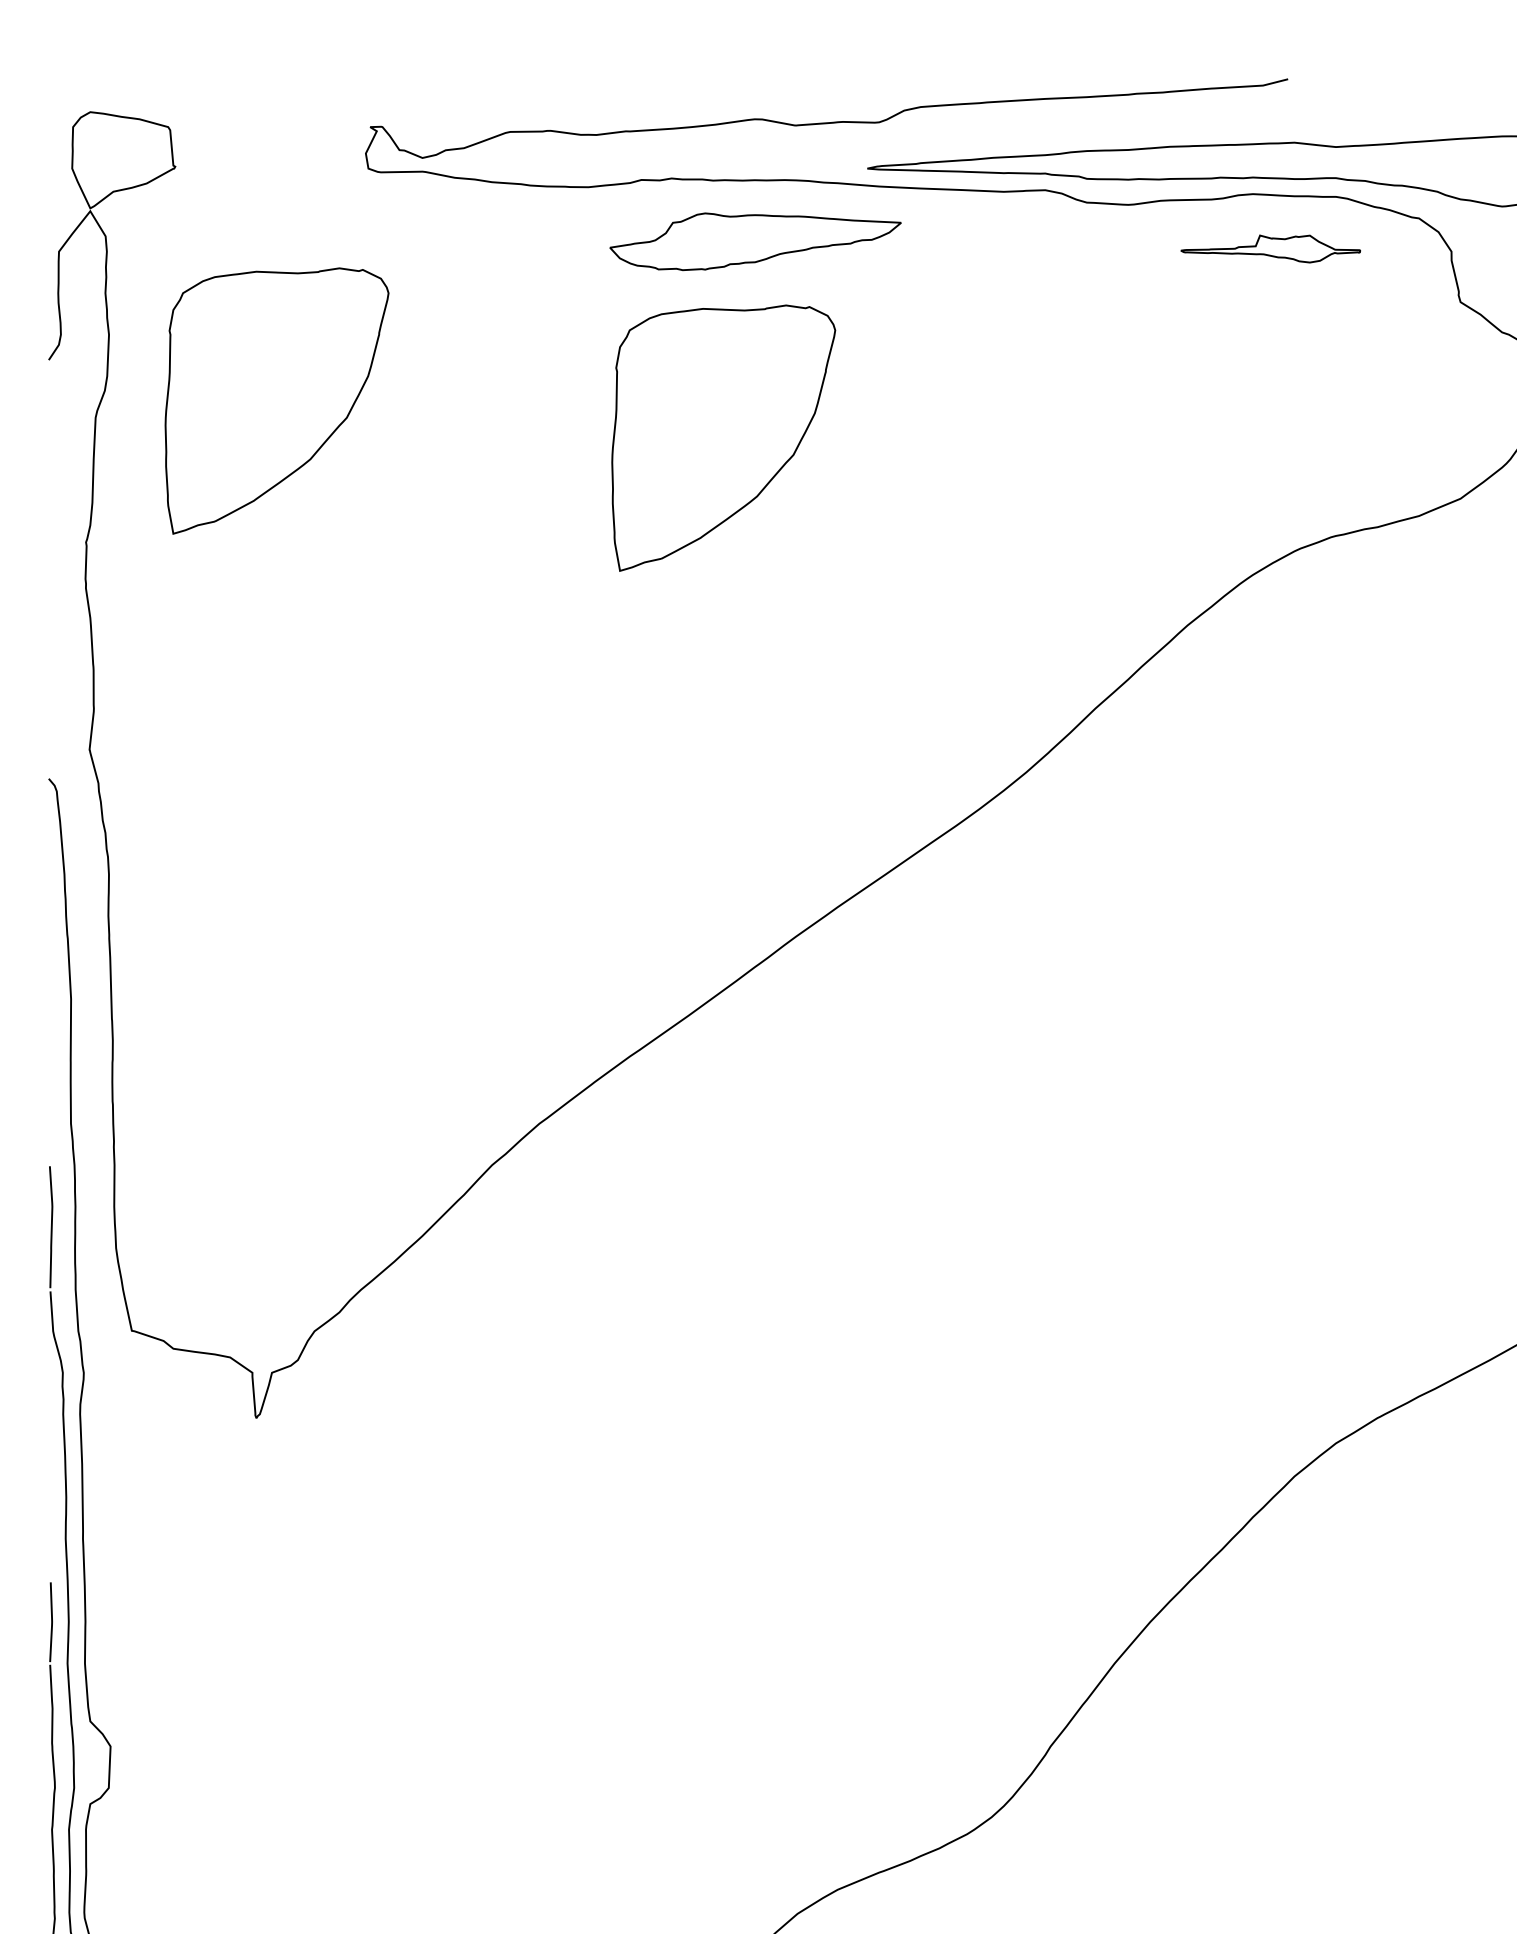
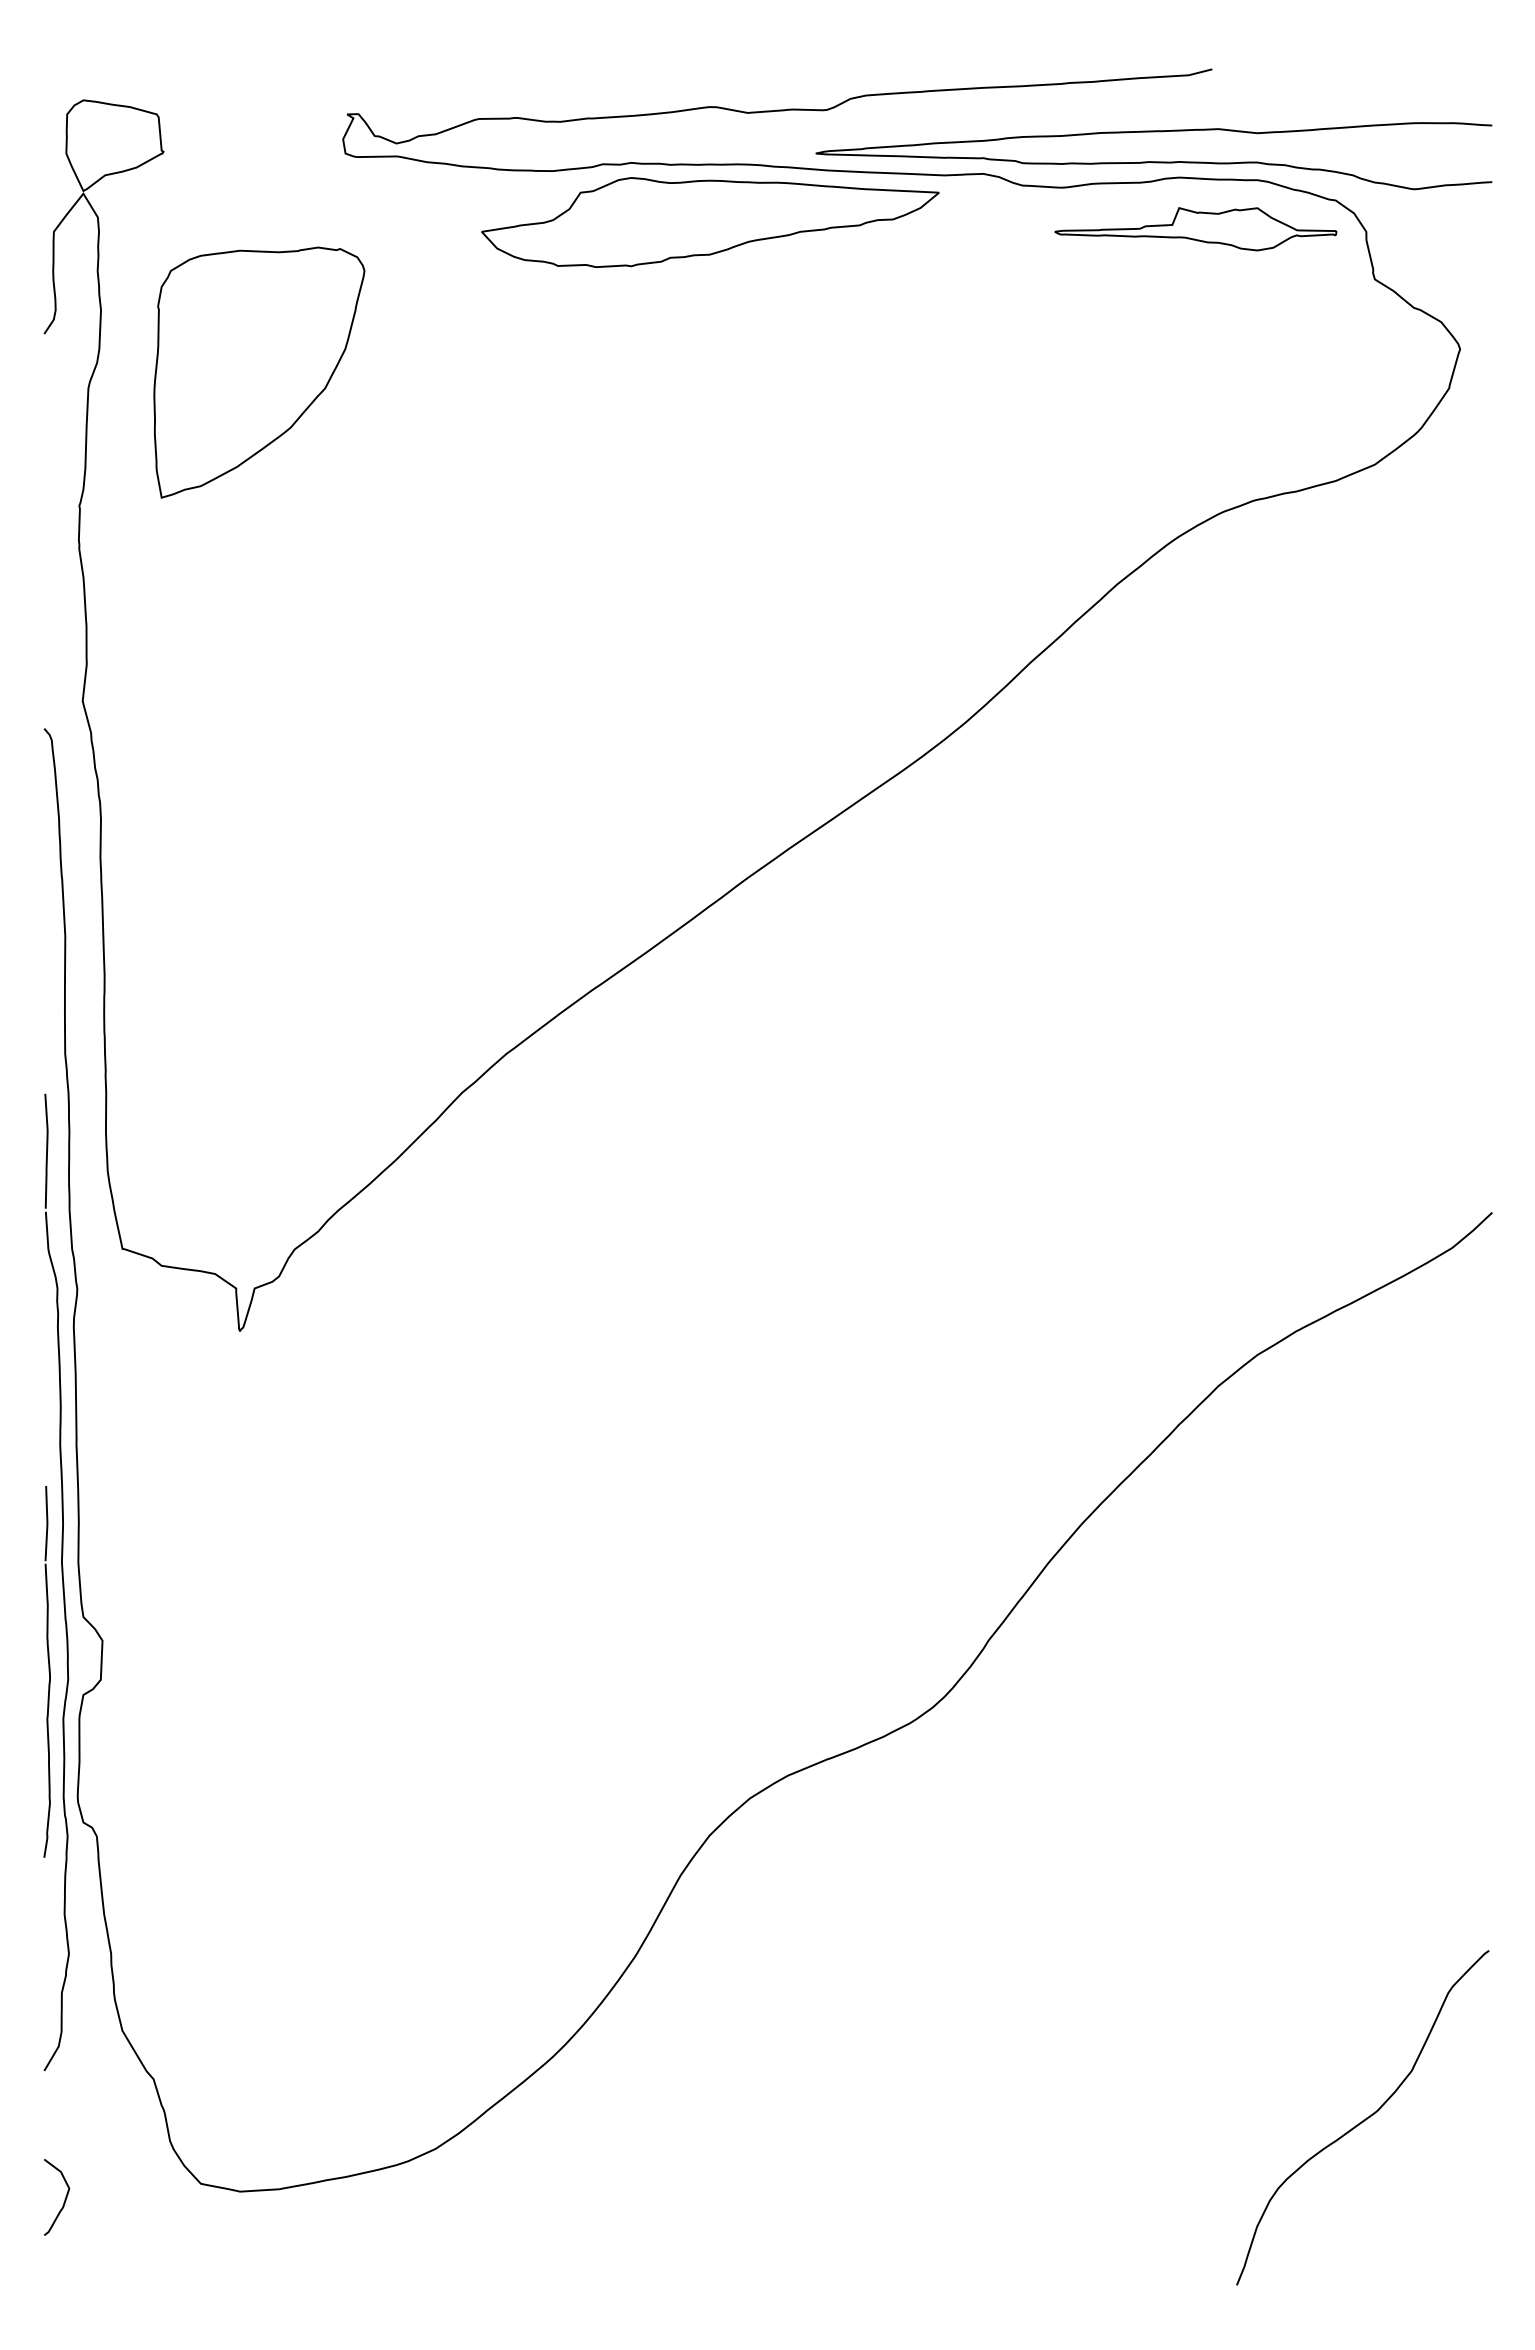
part: (755, 241) -> (710, 222), size x1.67
part: (1270, 249) -> (1195, 229), size x1.67
part: (723, 438) -> (680, 407), removed

